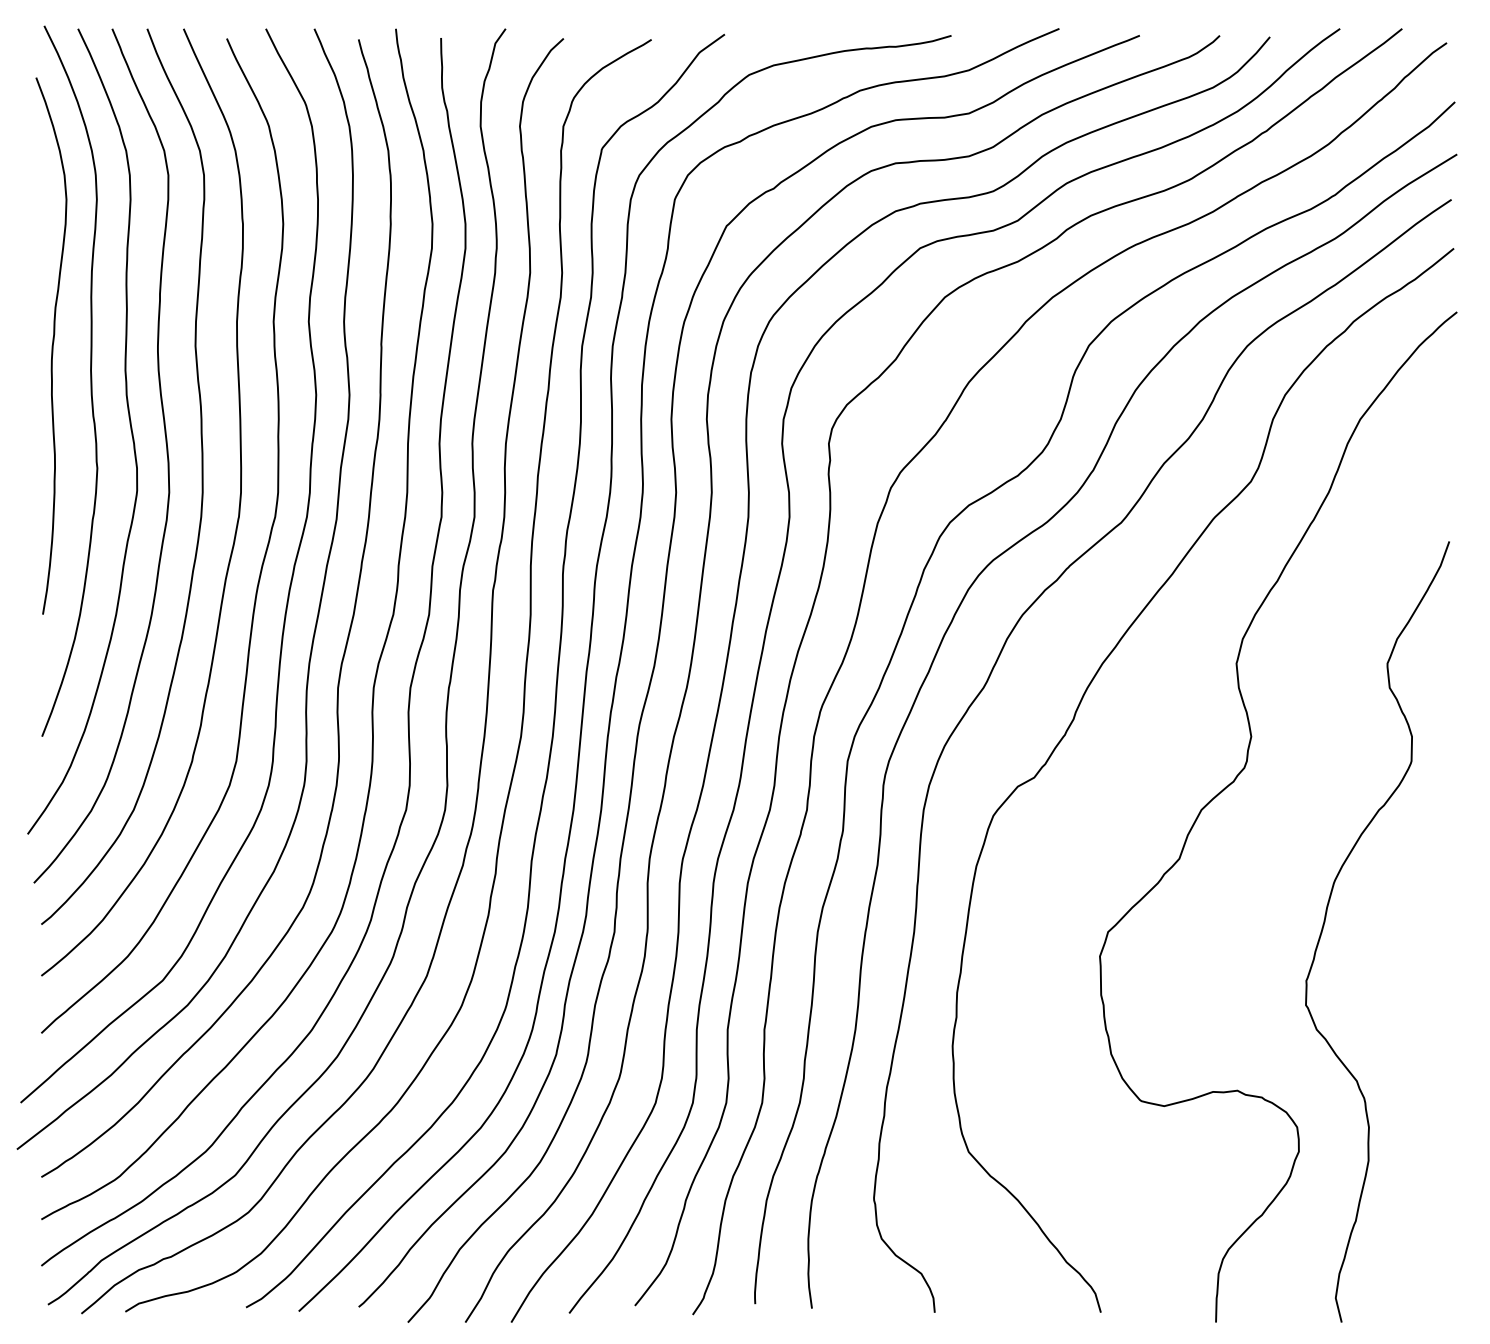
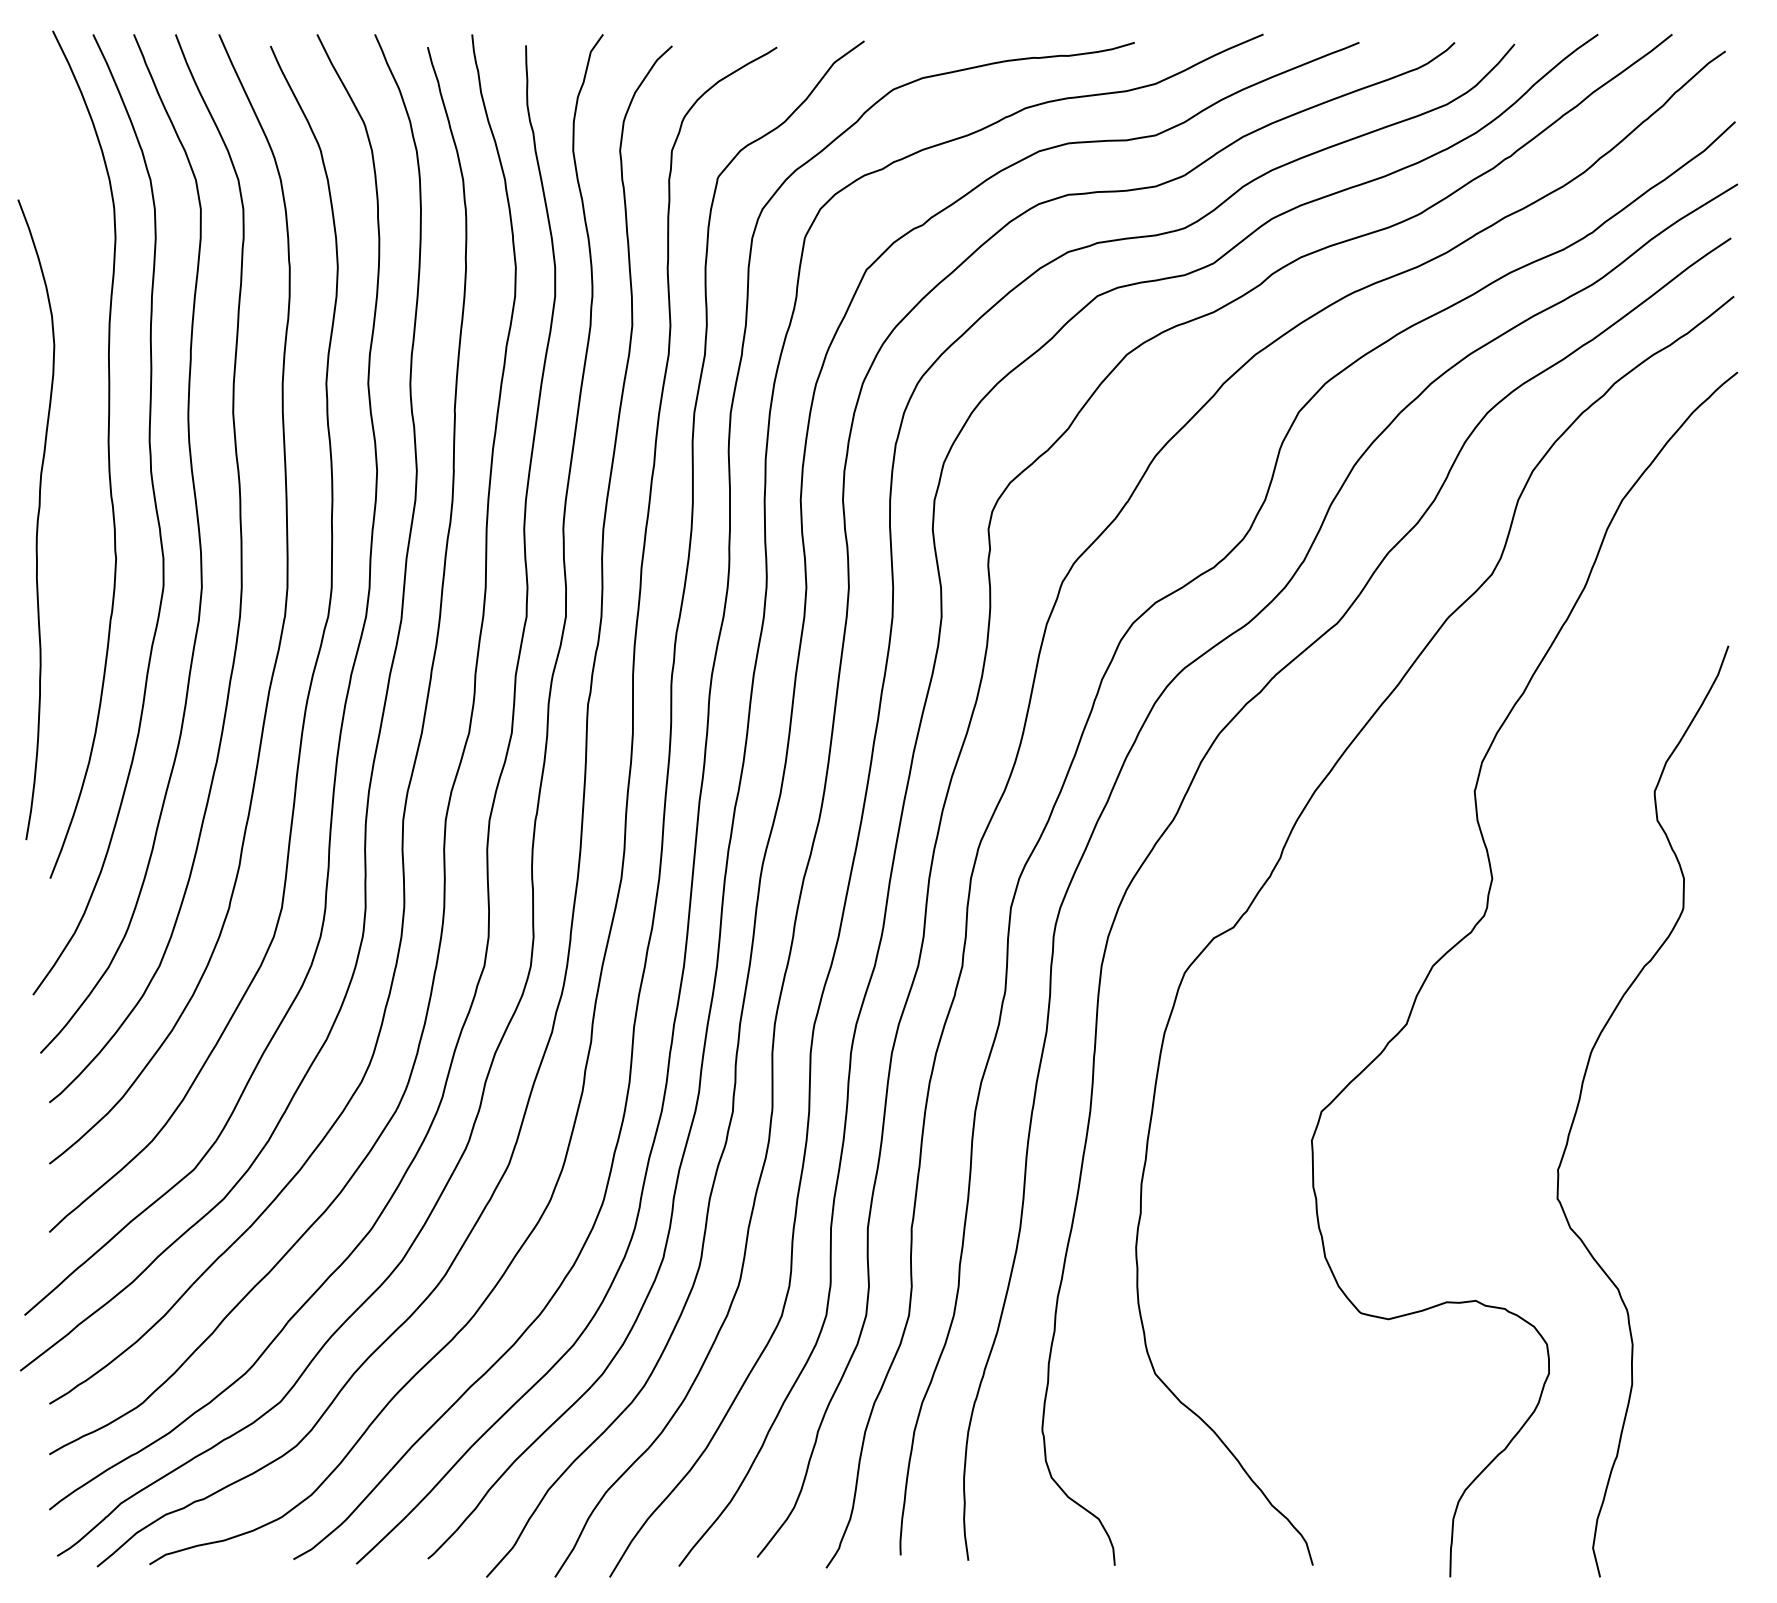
curve: (52, 345) -> (37, 519), moved

